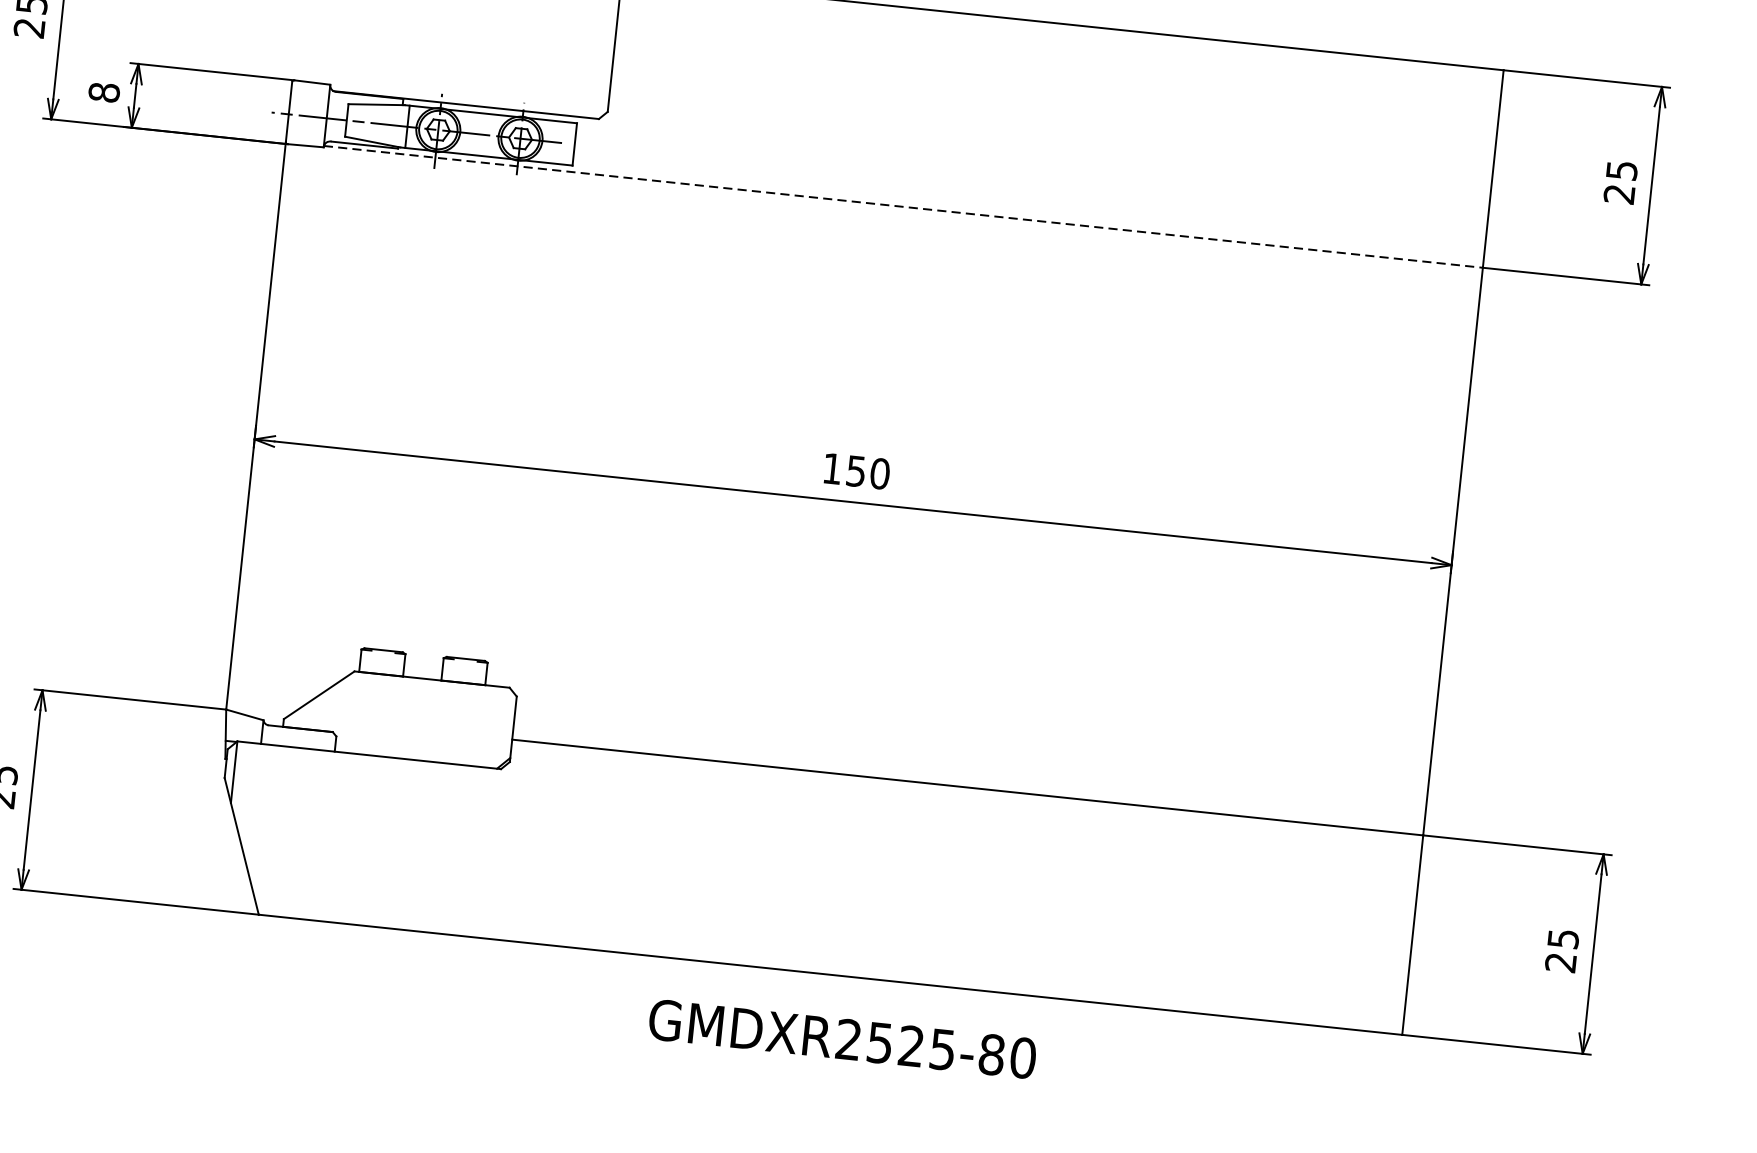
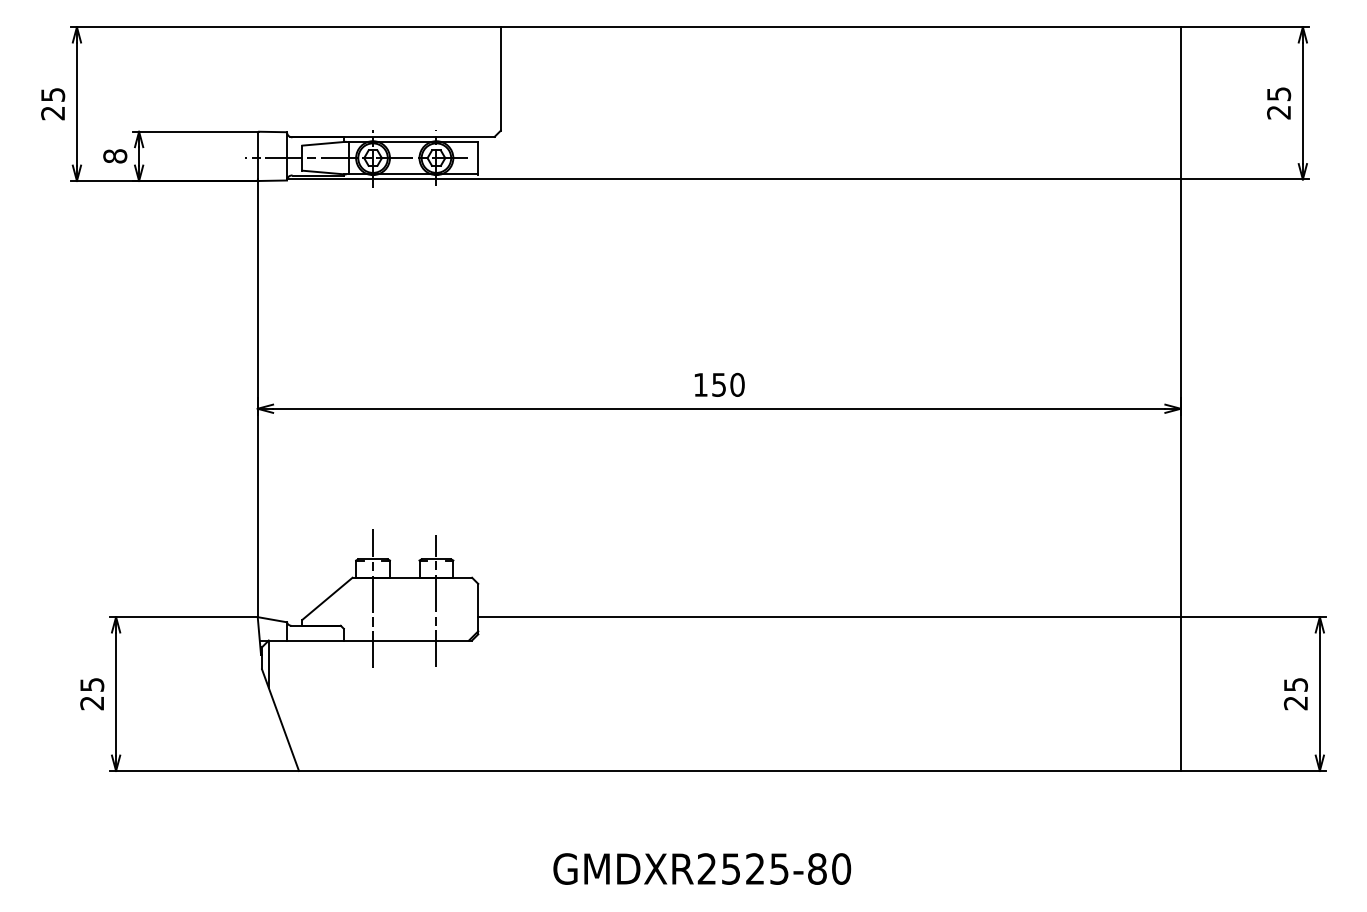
line: (902, 206) -> (733, 179), dashed -> solid
line: (378, 701) -> (373, 598), added
line: (460, 712) -> (436, 600), added
text: (843, 1038) -> (702, 868), moved

